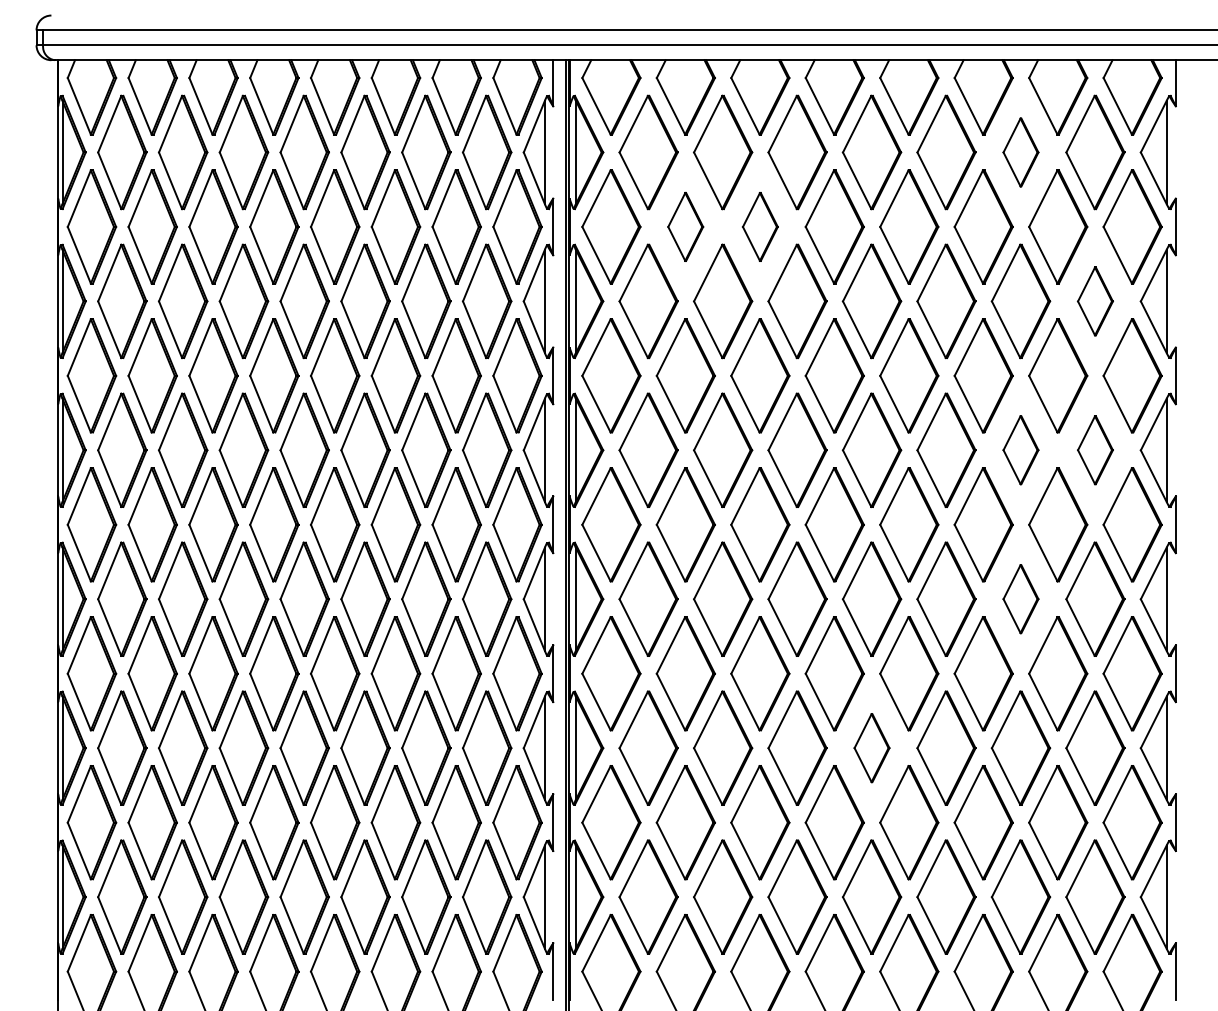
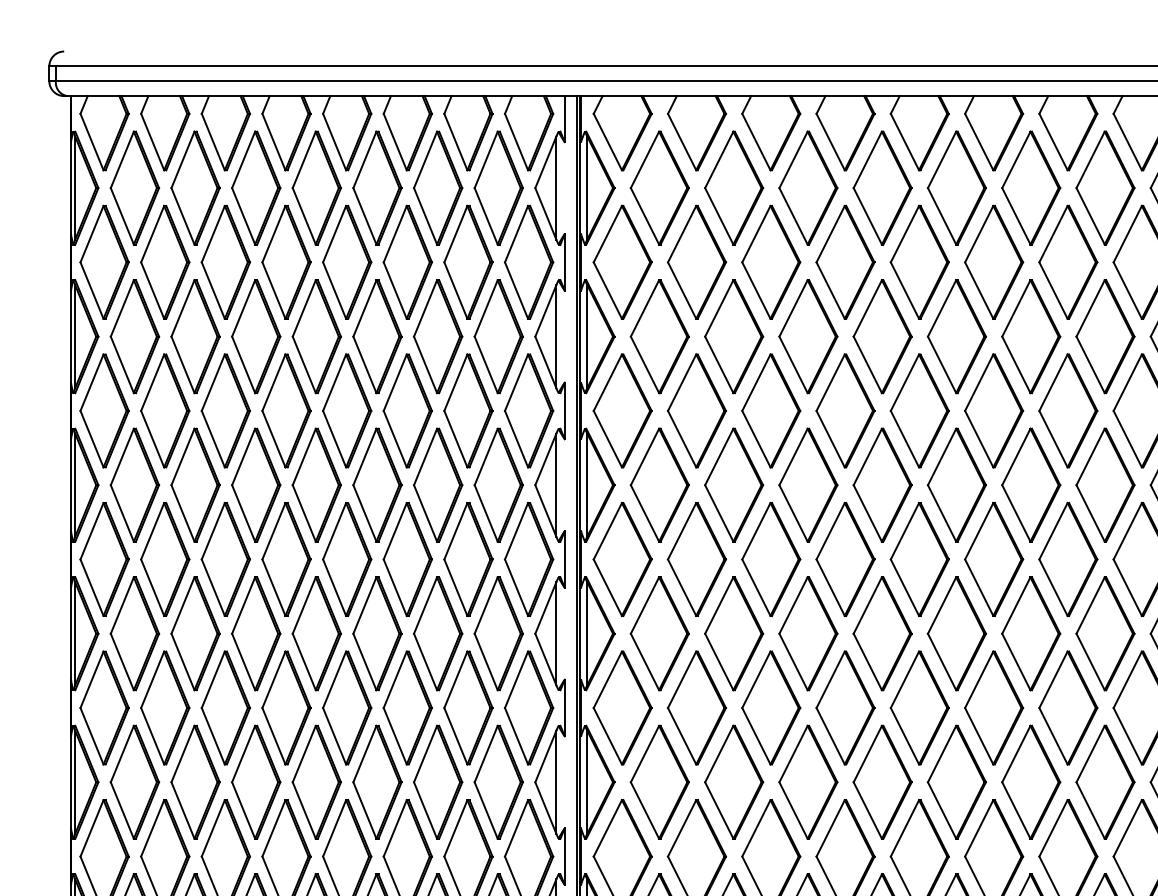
part: (1020, 152) -> (1030, 188), size x1.67
part: (685, 226) -> (696, 261), size x1.67
part: (760, 226) -> (771, 261), size x1.67
part: (1095, 301) -> (1105, 336), size x1.67
part: (1020, 449) -> (1030, 484), size x1.67
part: (1095, 449) -> (1105, 484), size x1.67
part: (1020, 598) -> (1030, 632), size x1.67
part: (871, 747) -> (882, 781), size x1.67

